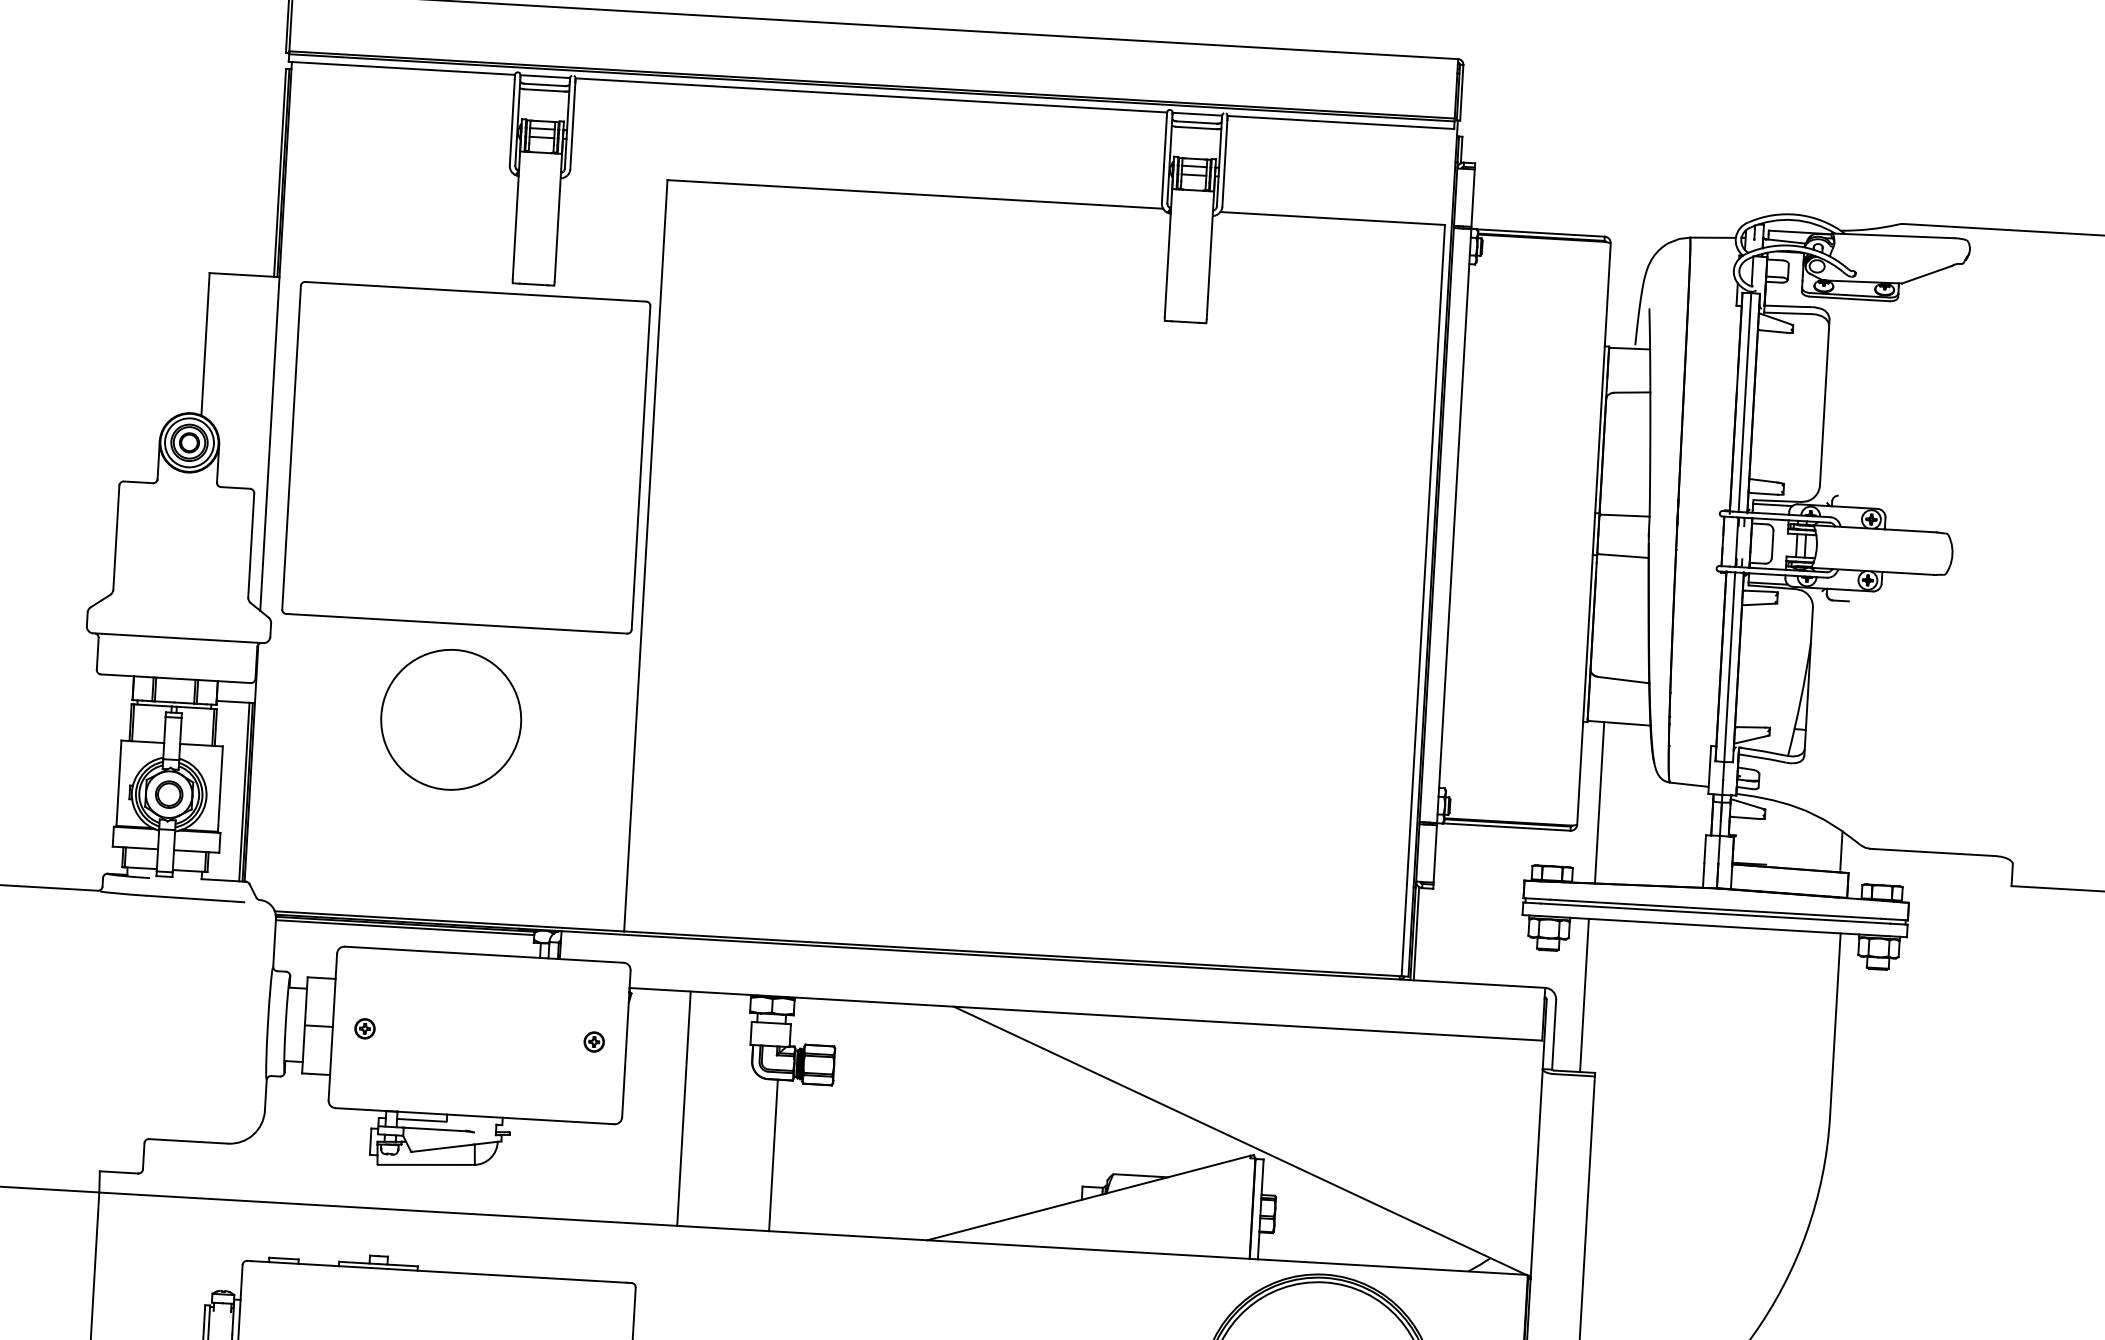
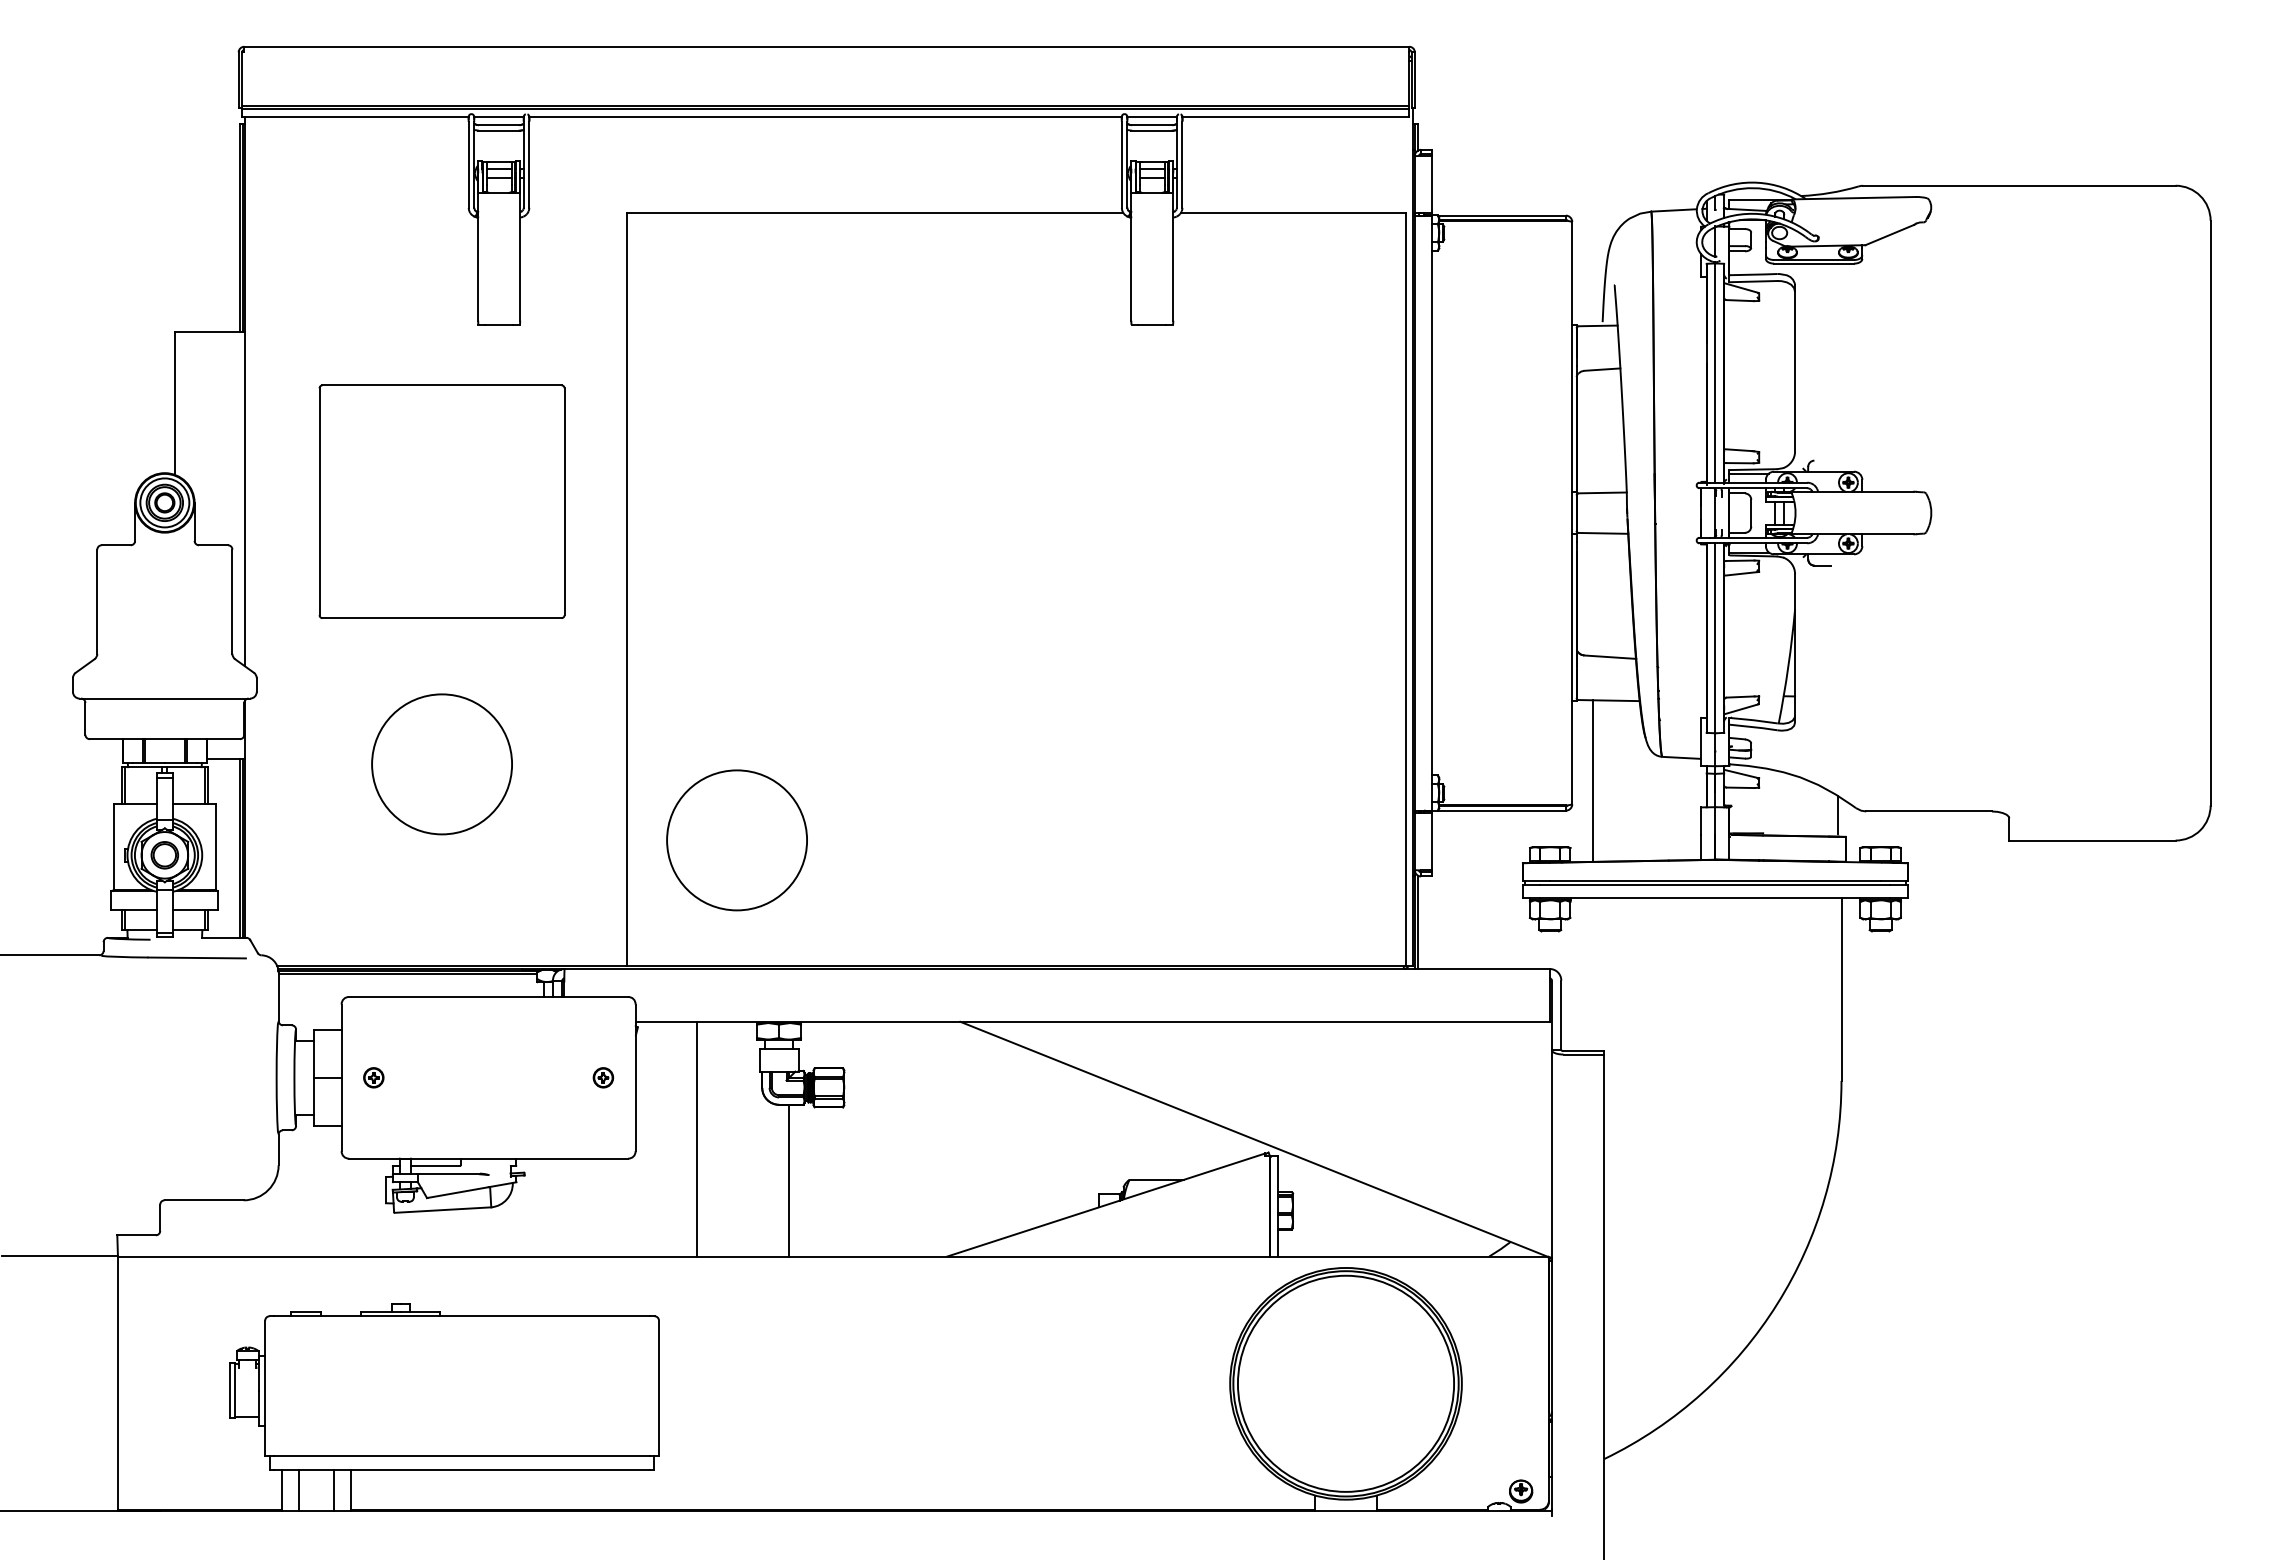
part: (465, 457) -> (441, 501), size x0.7
circle: (740, 812) -> (736, 840), added
line: (1584, 995) -> (1589, 974), removed

